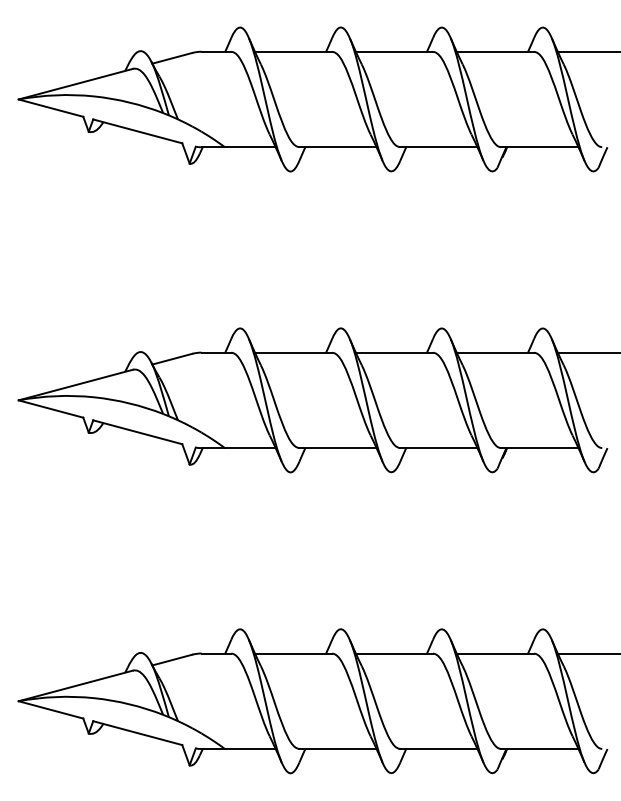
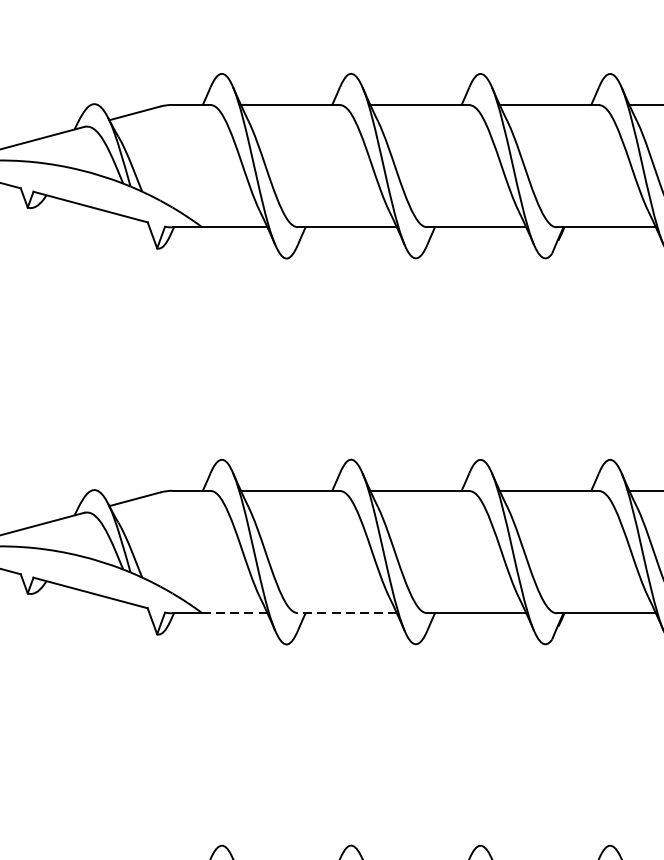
line: (249, 448) -> (233, 613), solid -> dashed
line: (337, 448) -> (346, 613), solid -> dashed

